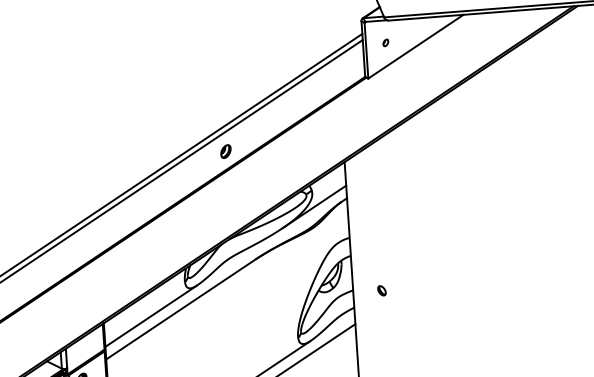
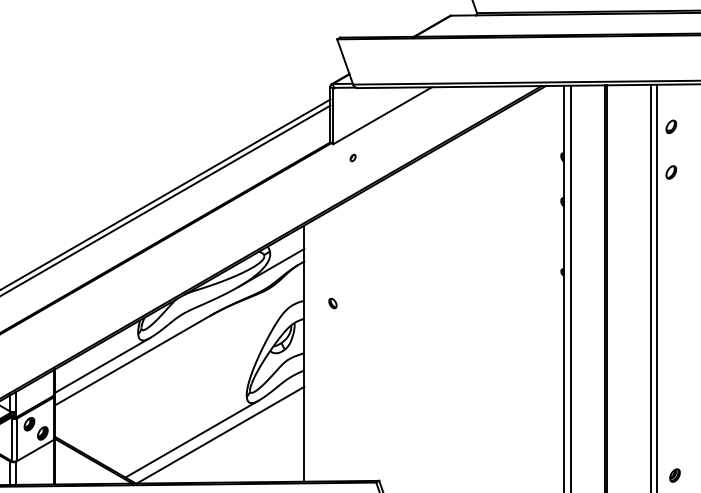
part: (385, 42) -> (352, 157), moved
part: (226, 151) -> (187, 207), removed
part: (381, 290) -> (332, 303), moved

